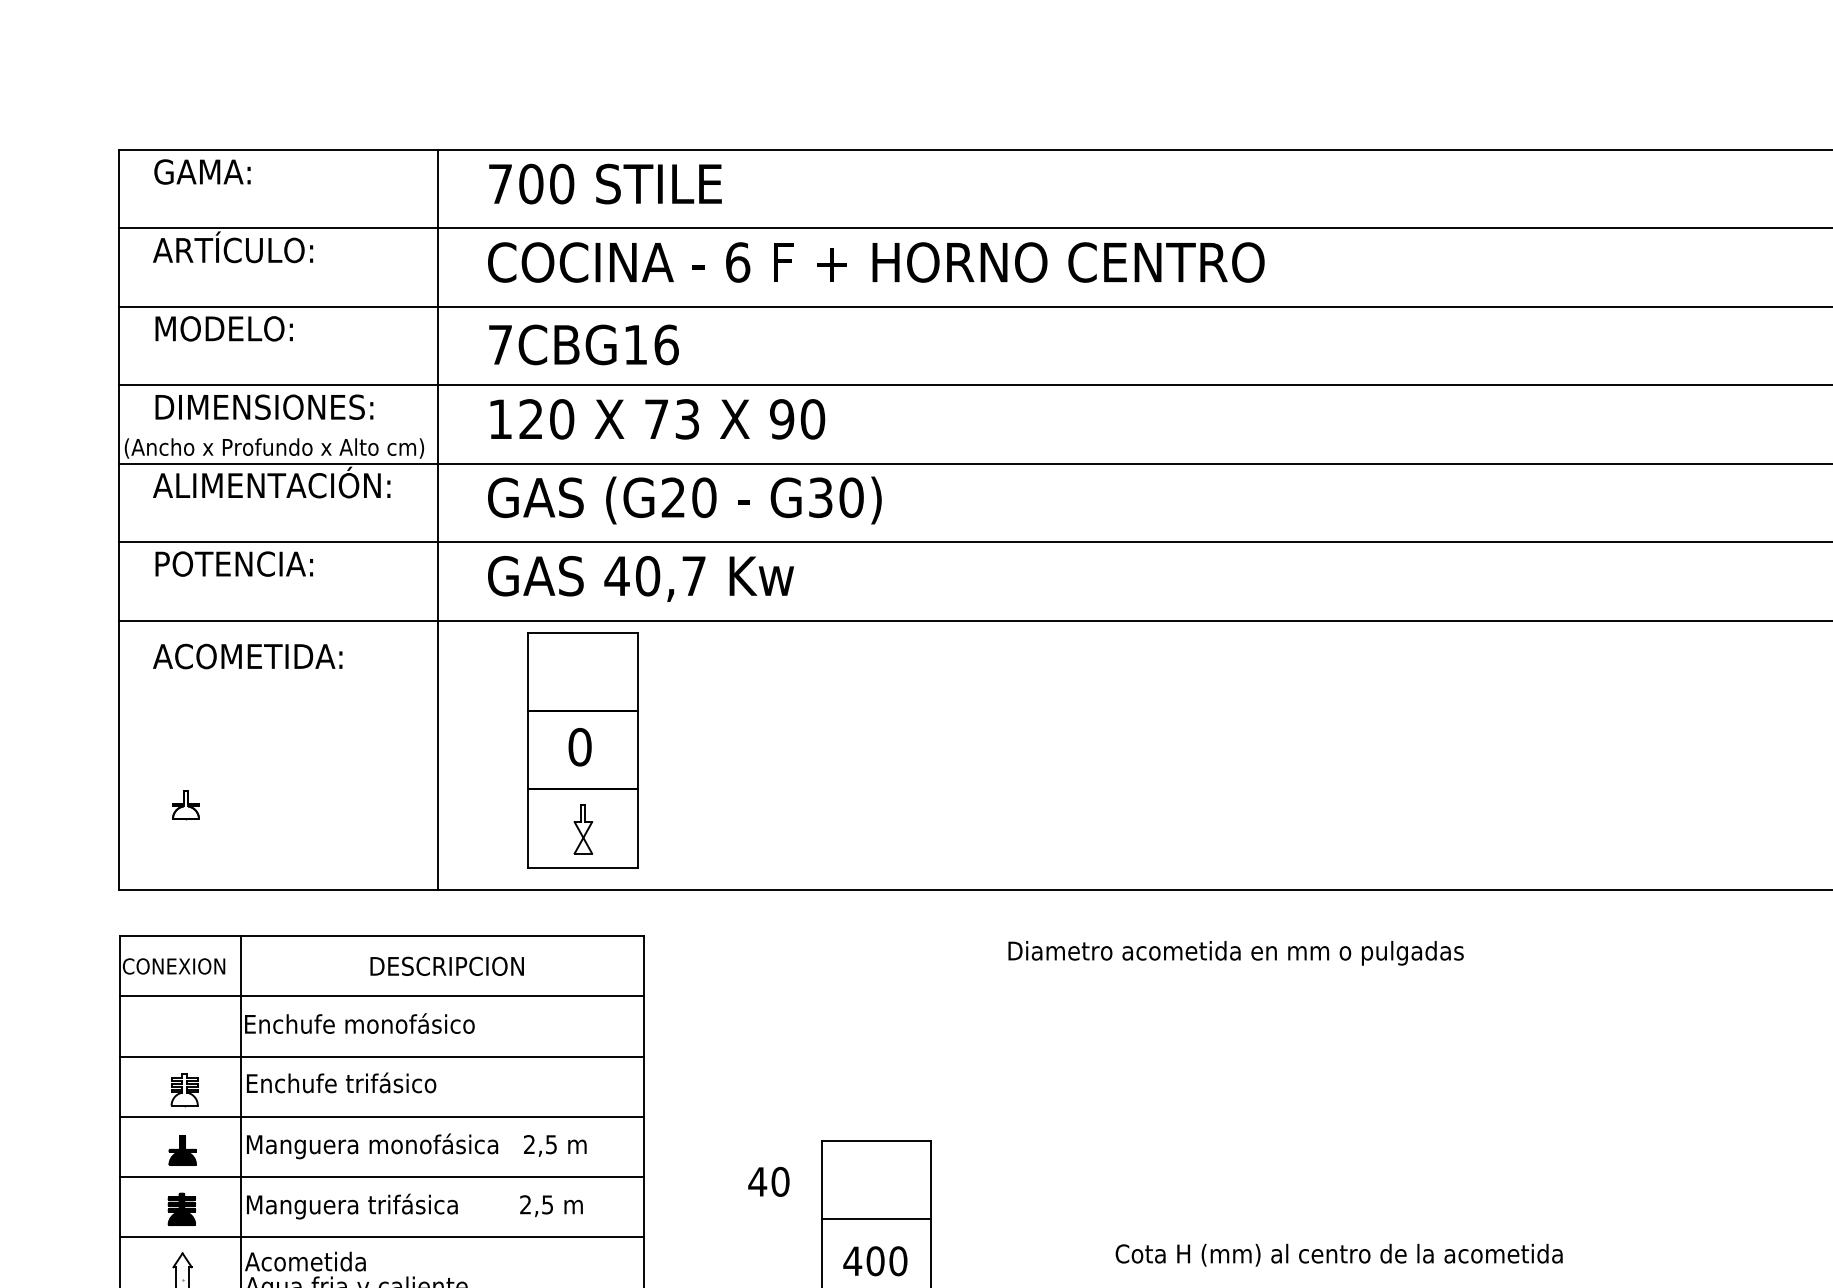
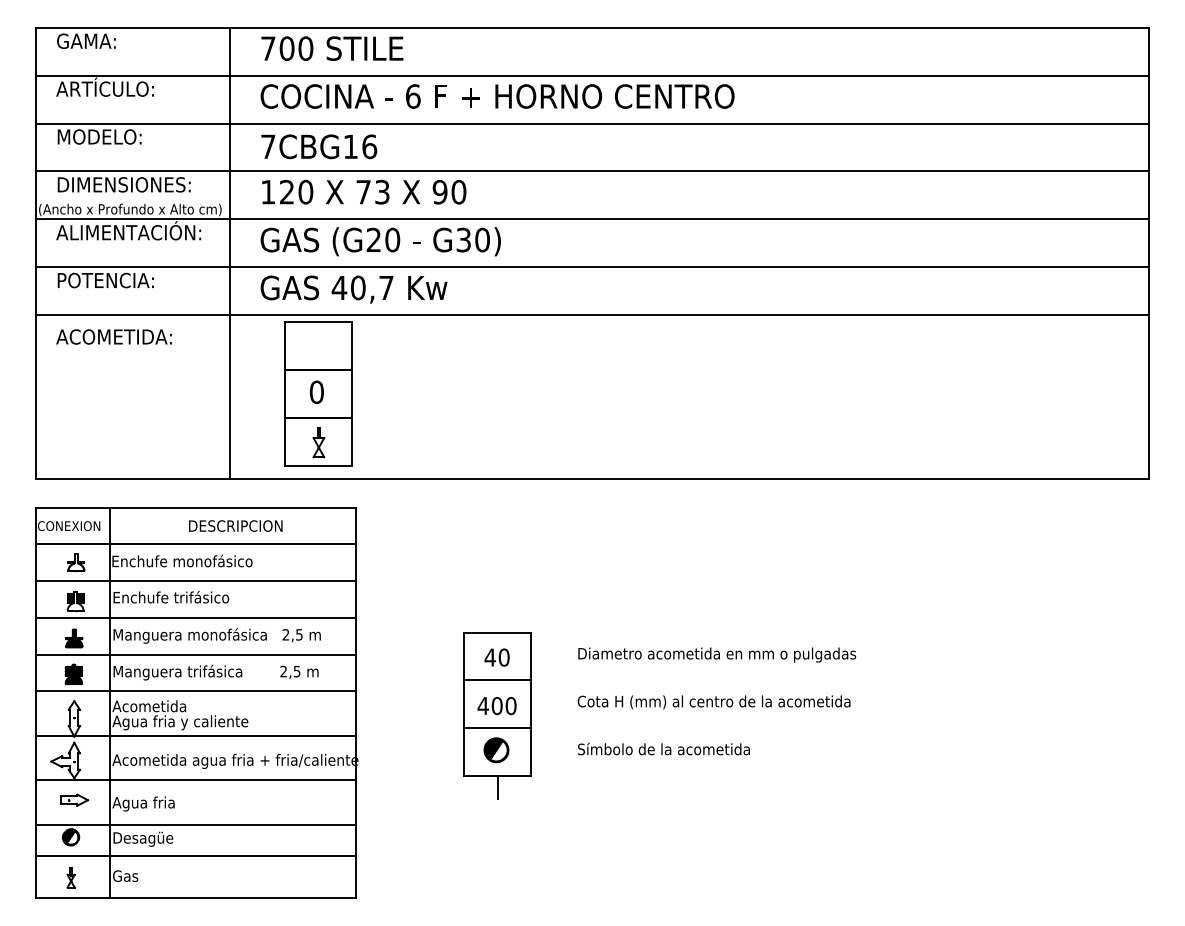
part: (186, 804) -> (76, 562), moved
text: (1236, 952) -> (717, 654), moved
text: (767, 1181) -> (496, 657), moved
text: (1338, 1255) -> (713, 702), moved

